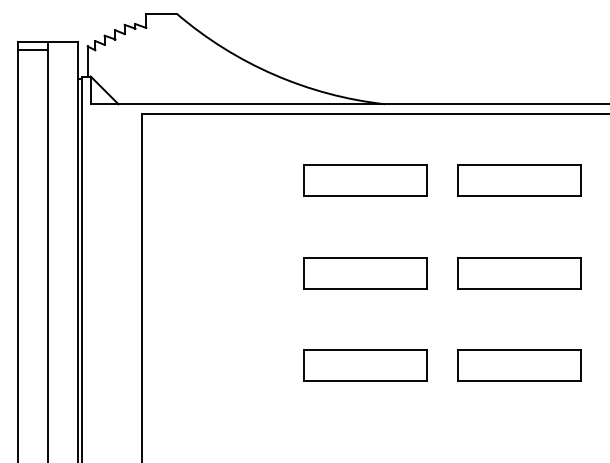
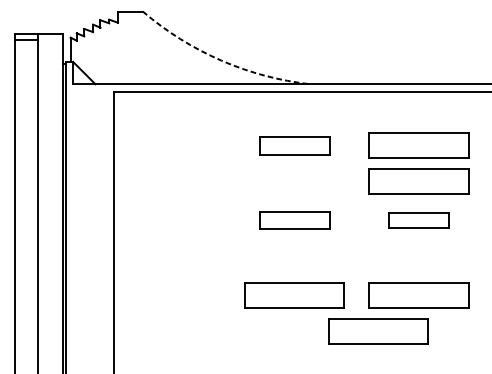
arc: (274, 74) -> (221, 60), solid -> dashed
part: (365, 180) -> (294, 145), size x0.7
part: (519, 224) -> (419, 181), added
part: (365, 273) -> (294, 220), size x0.7
part: (519, 273) -> (419, 220), size x0.6
part: (469, 410) -> (378, 331), added

